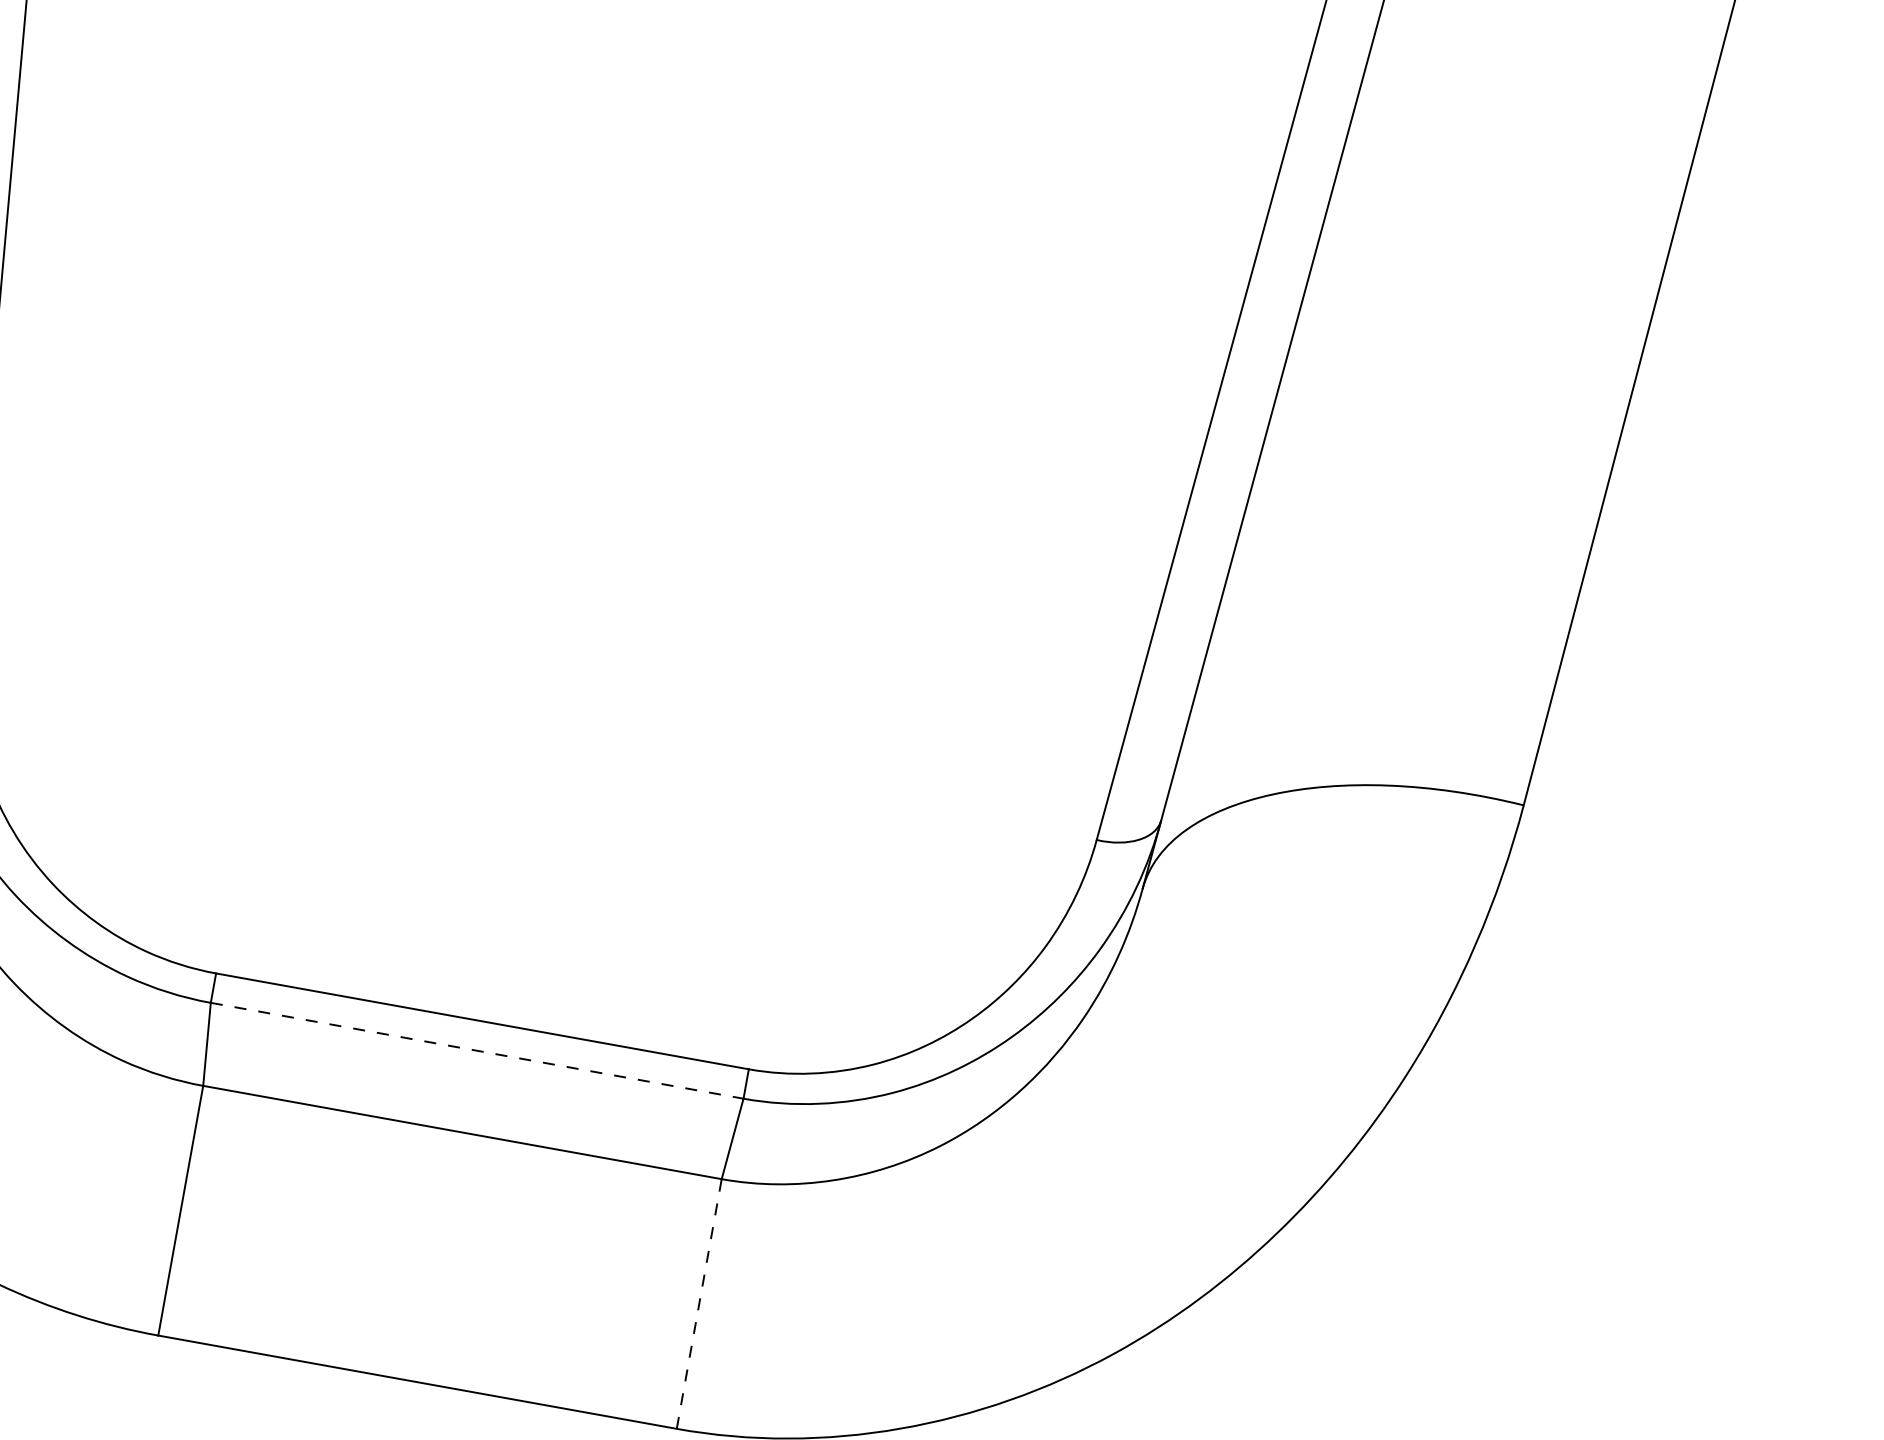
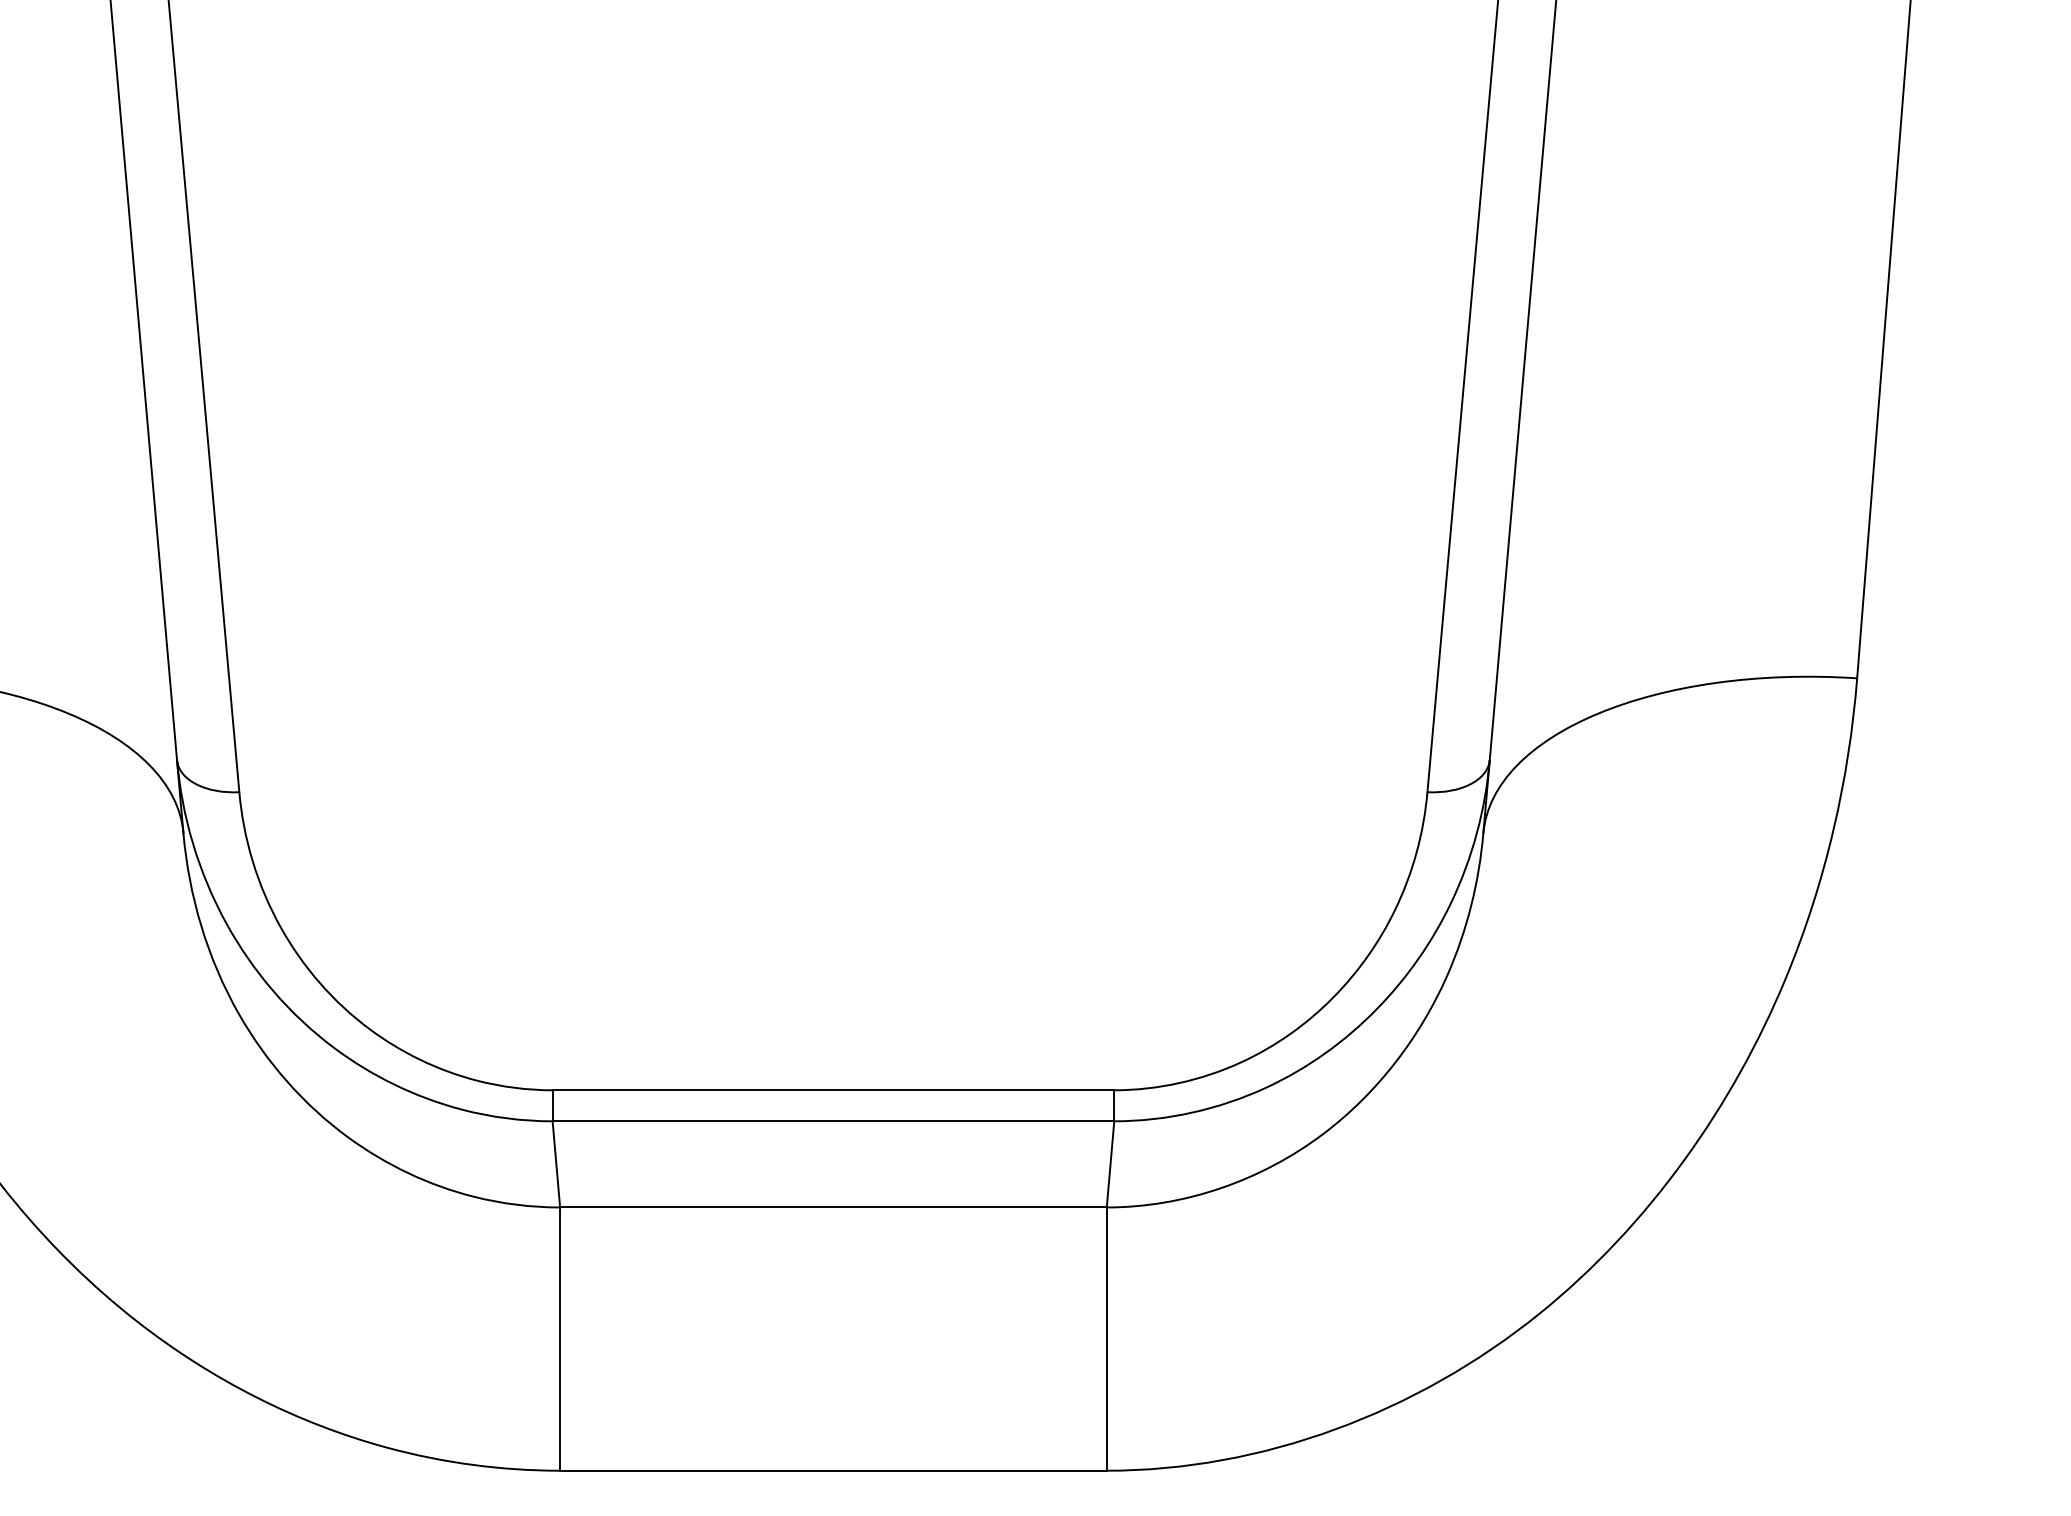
line: (477, 1050) -> (833, 1121), dashed -> solid
line: (698, 1304) -> (1106, 1339), dashed -> solid

